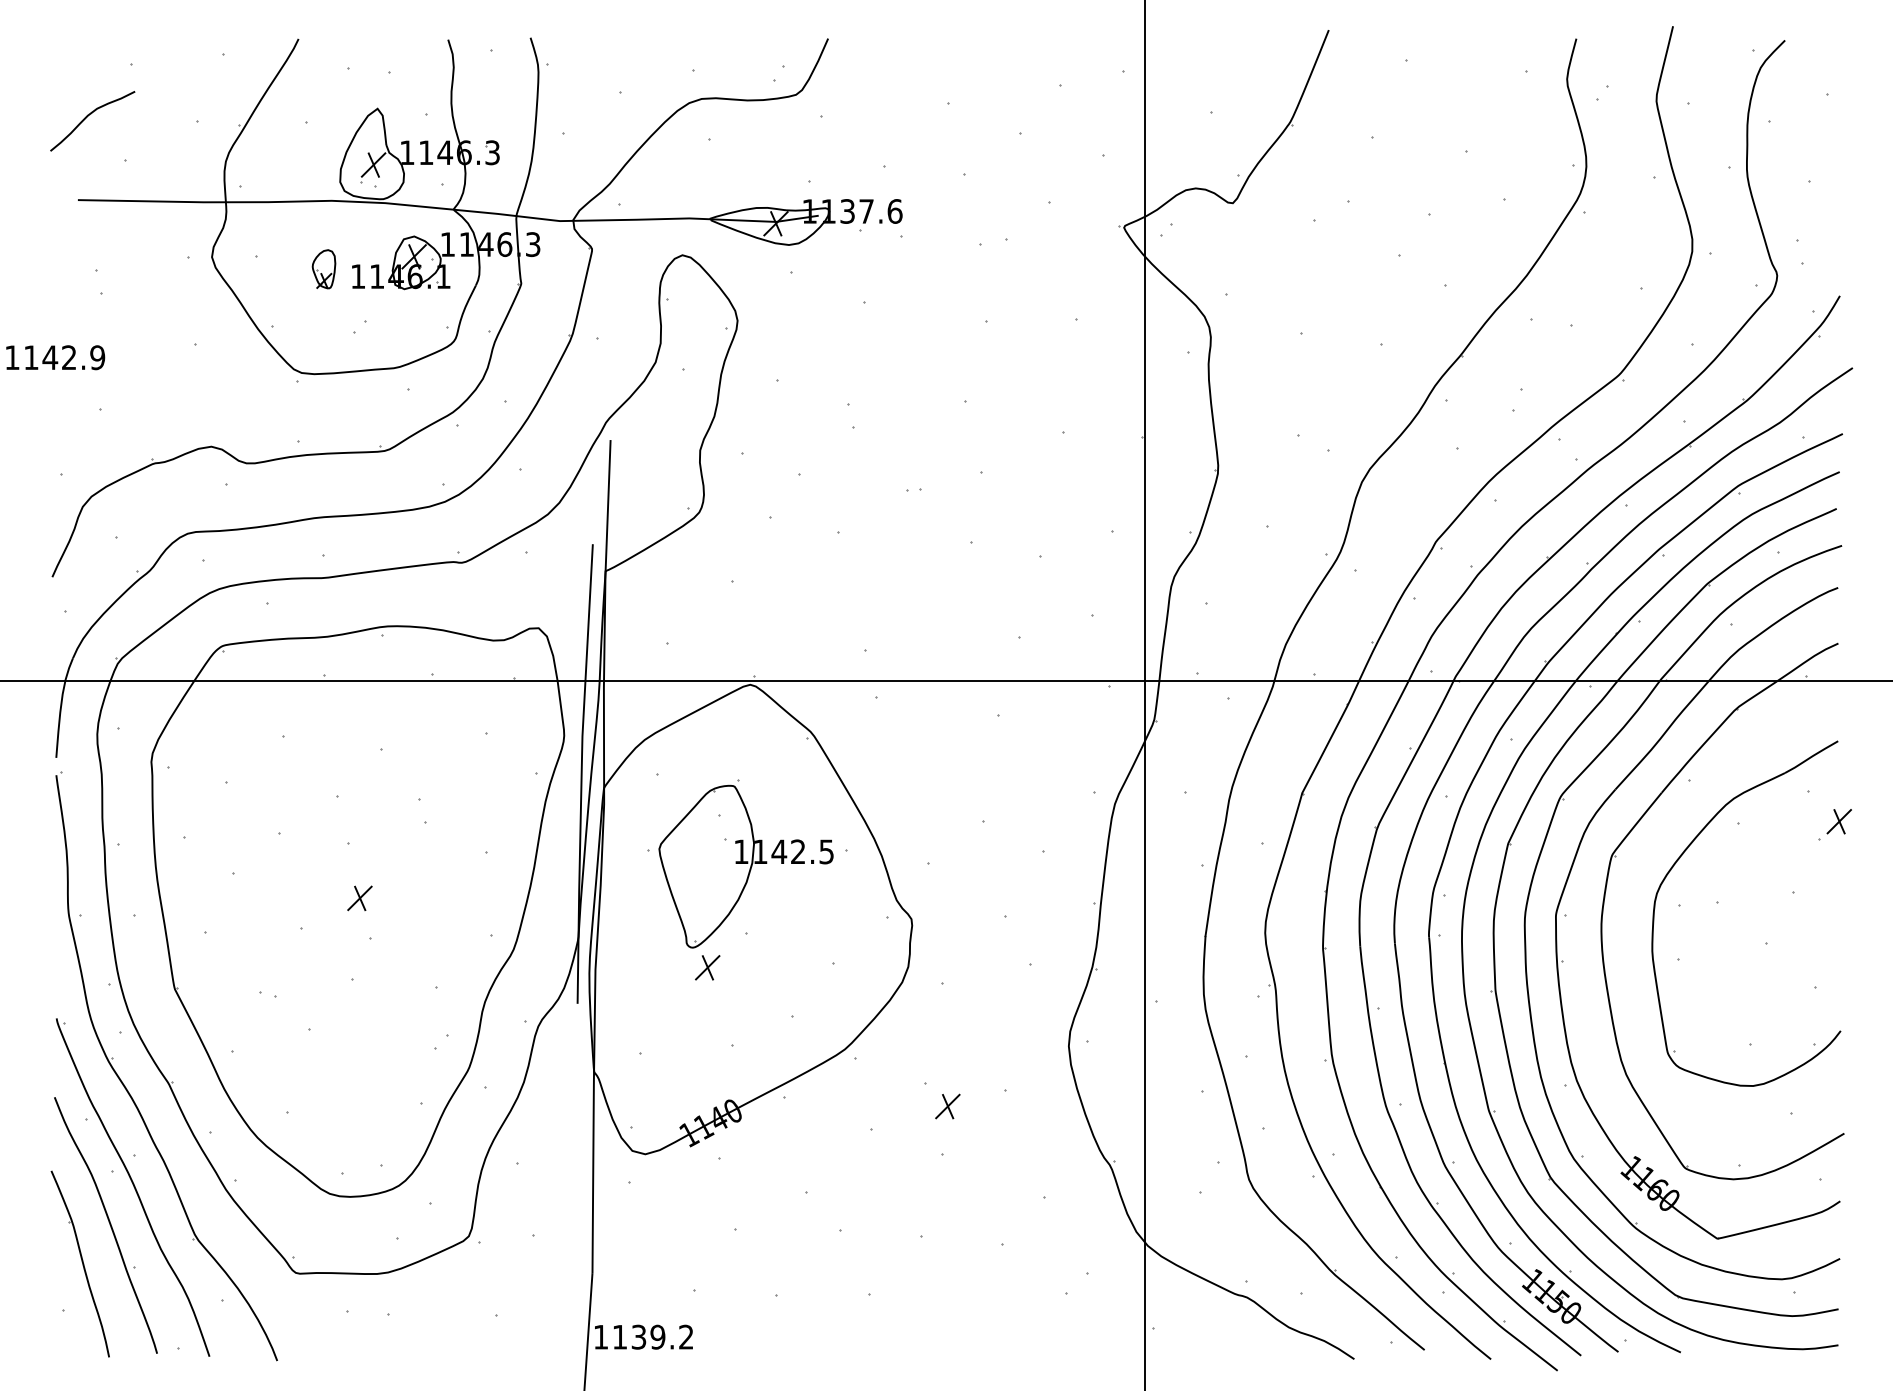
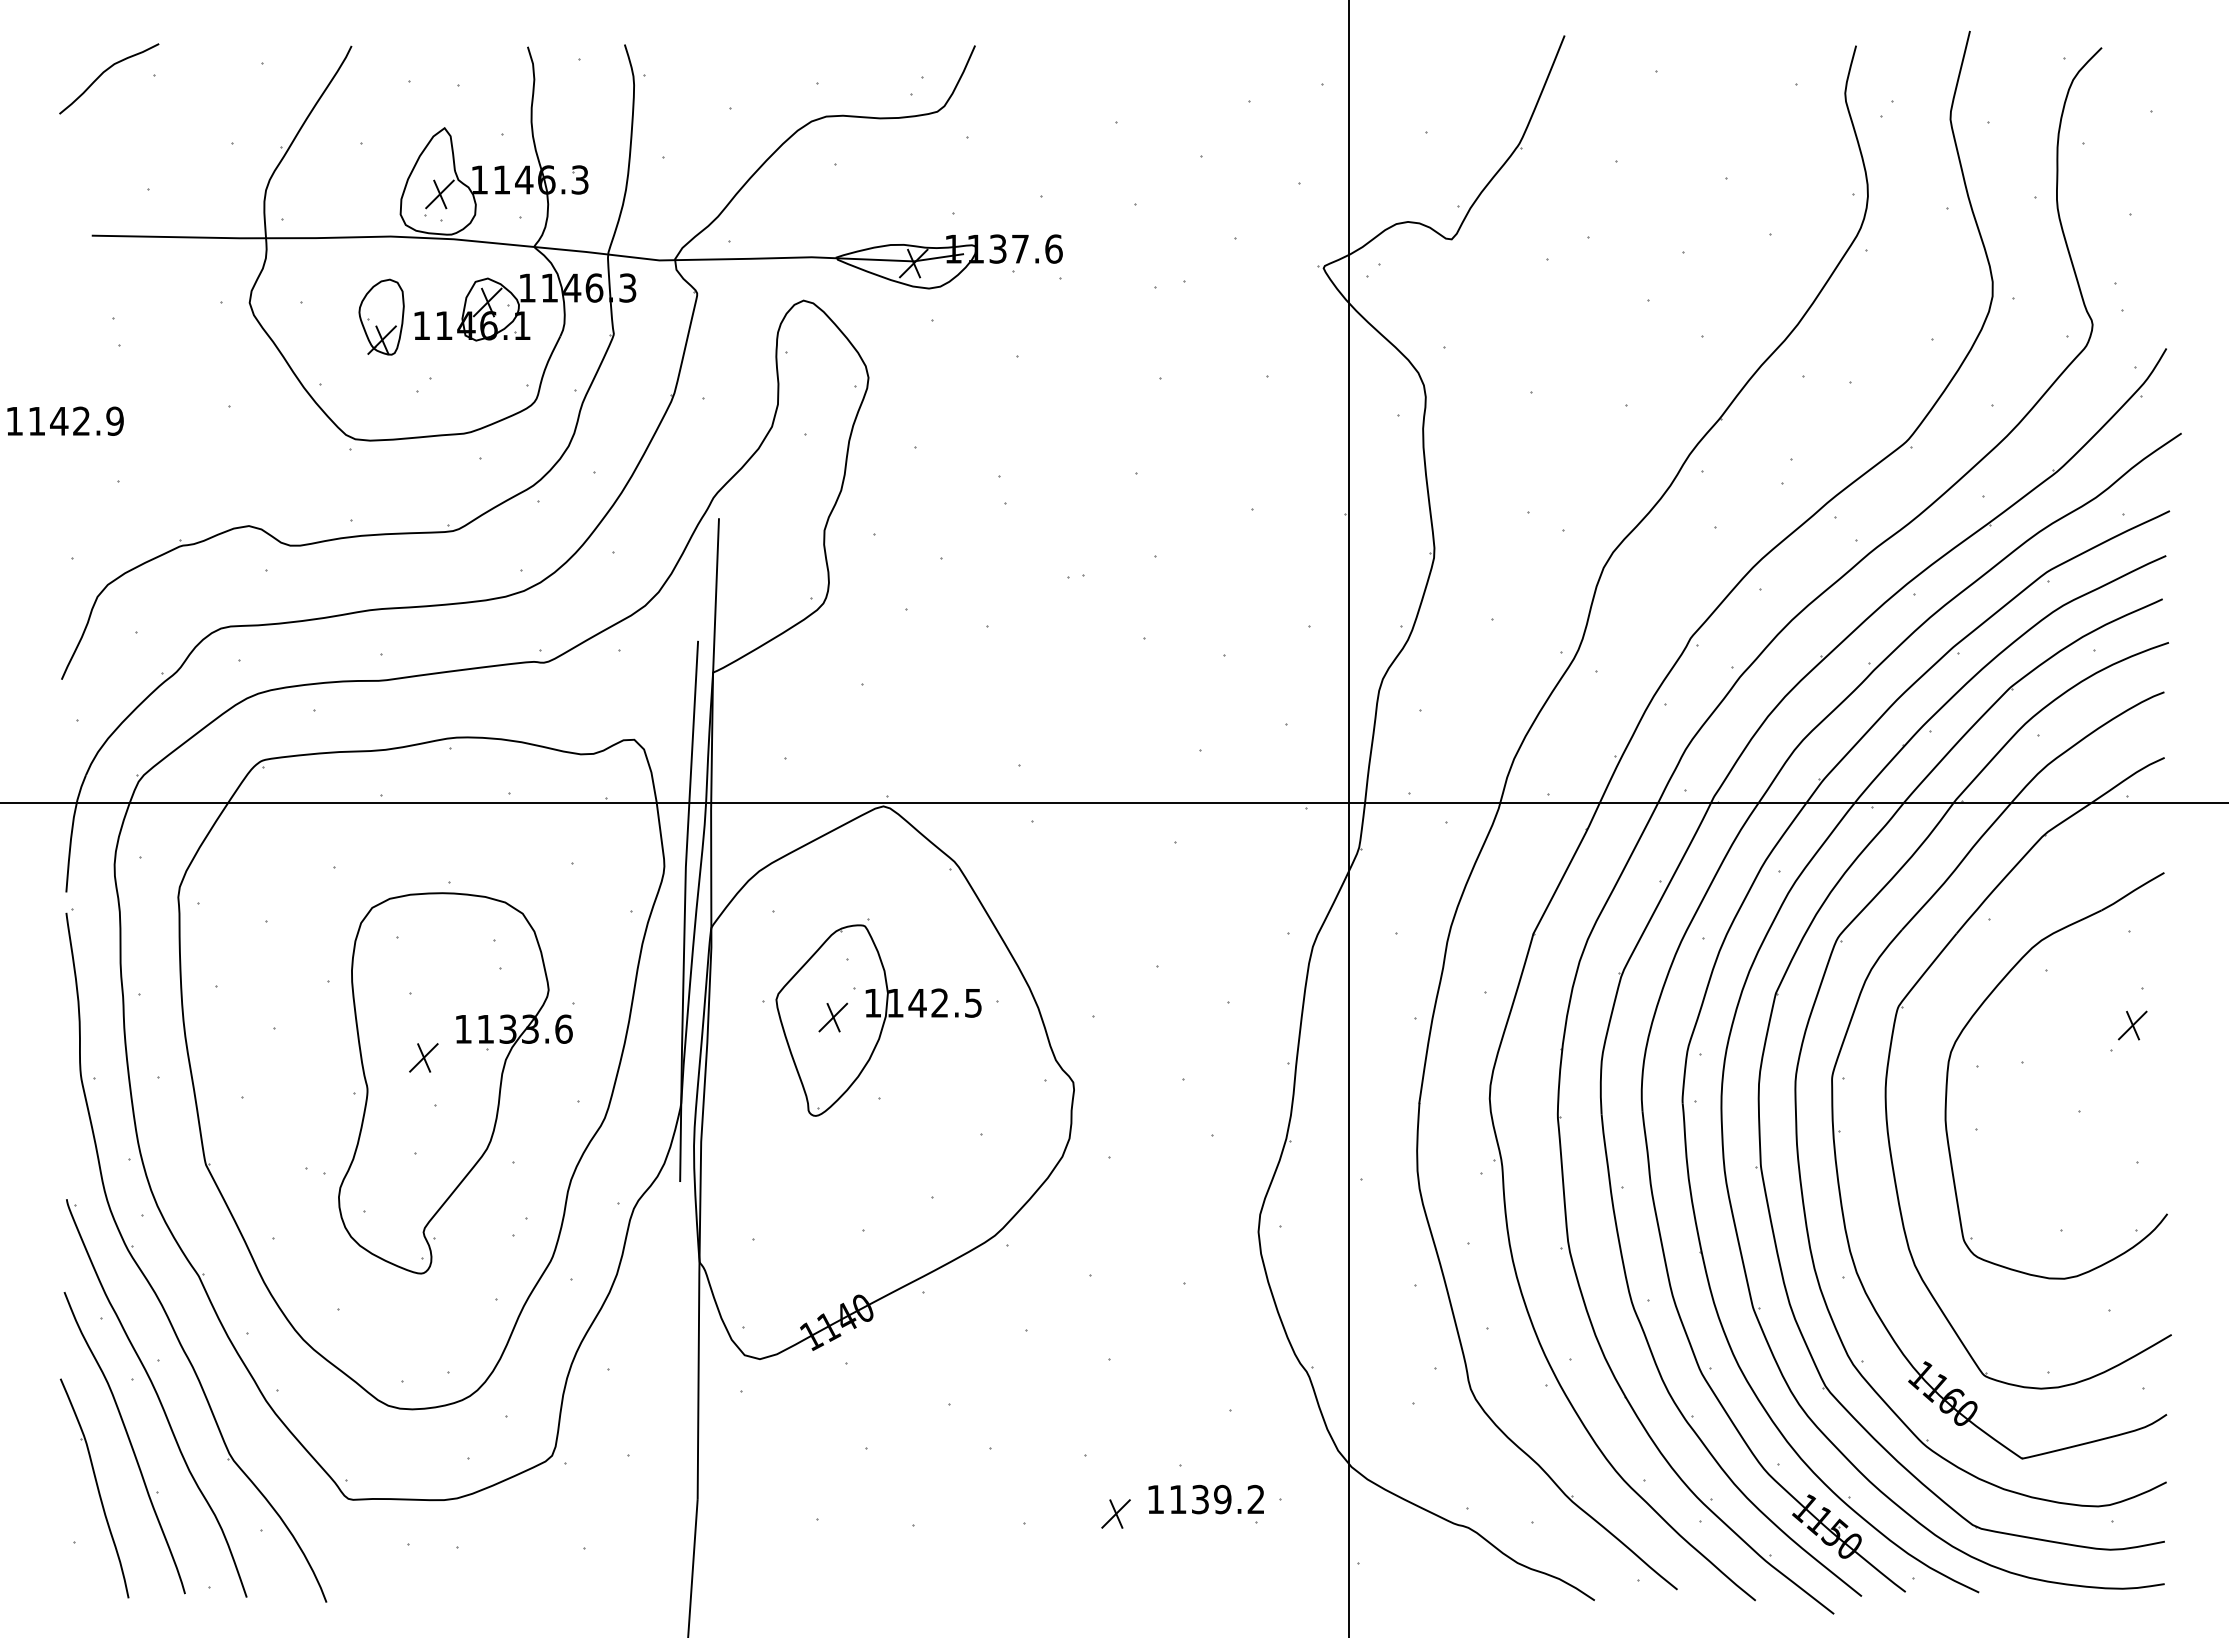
curve: (90, 115) -> (106, 71), moved
part: (323, 268) -> (381, 316), size x1.67
part: (1839, 821) -> (2132, 1025), moved
part: (386, 920) -> (455, 1083), added
part: (707, 967) -> (833, 1017), moved
part: (947, 1106) -> (1115, 1513), moved
text: (643, 1337) -> (1205, 1499), moved

